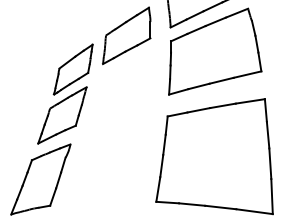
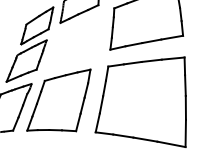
part: (106, 162) -> (58, 99), added

